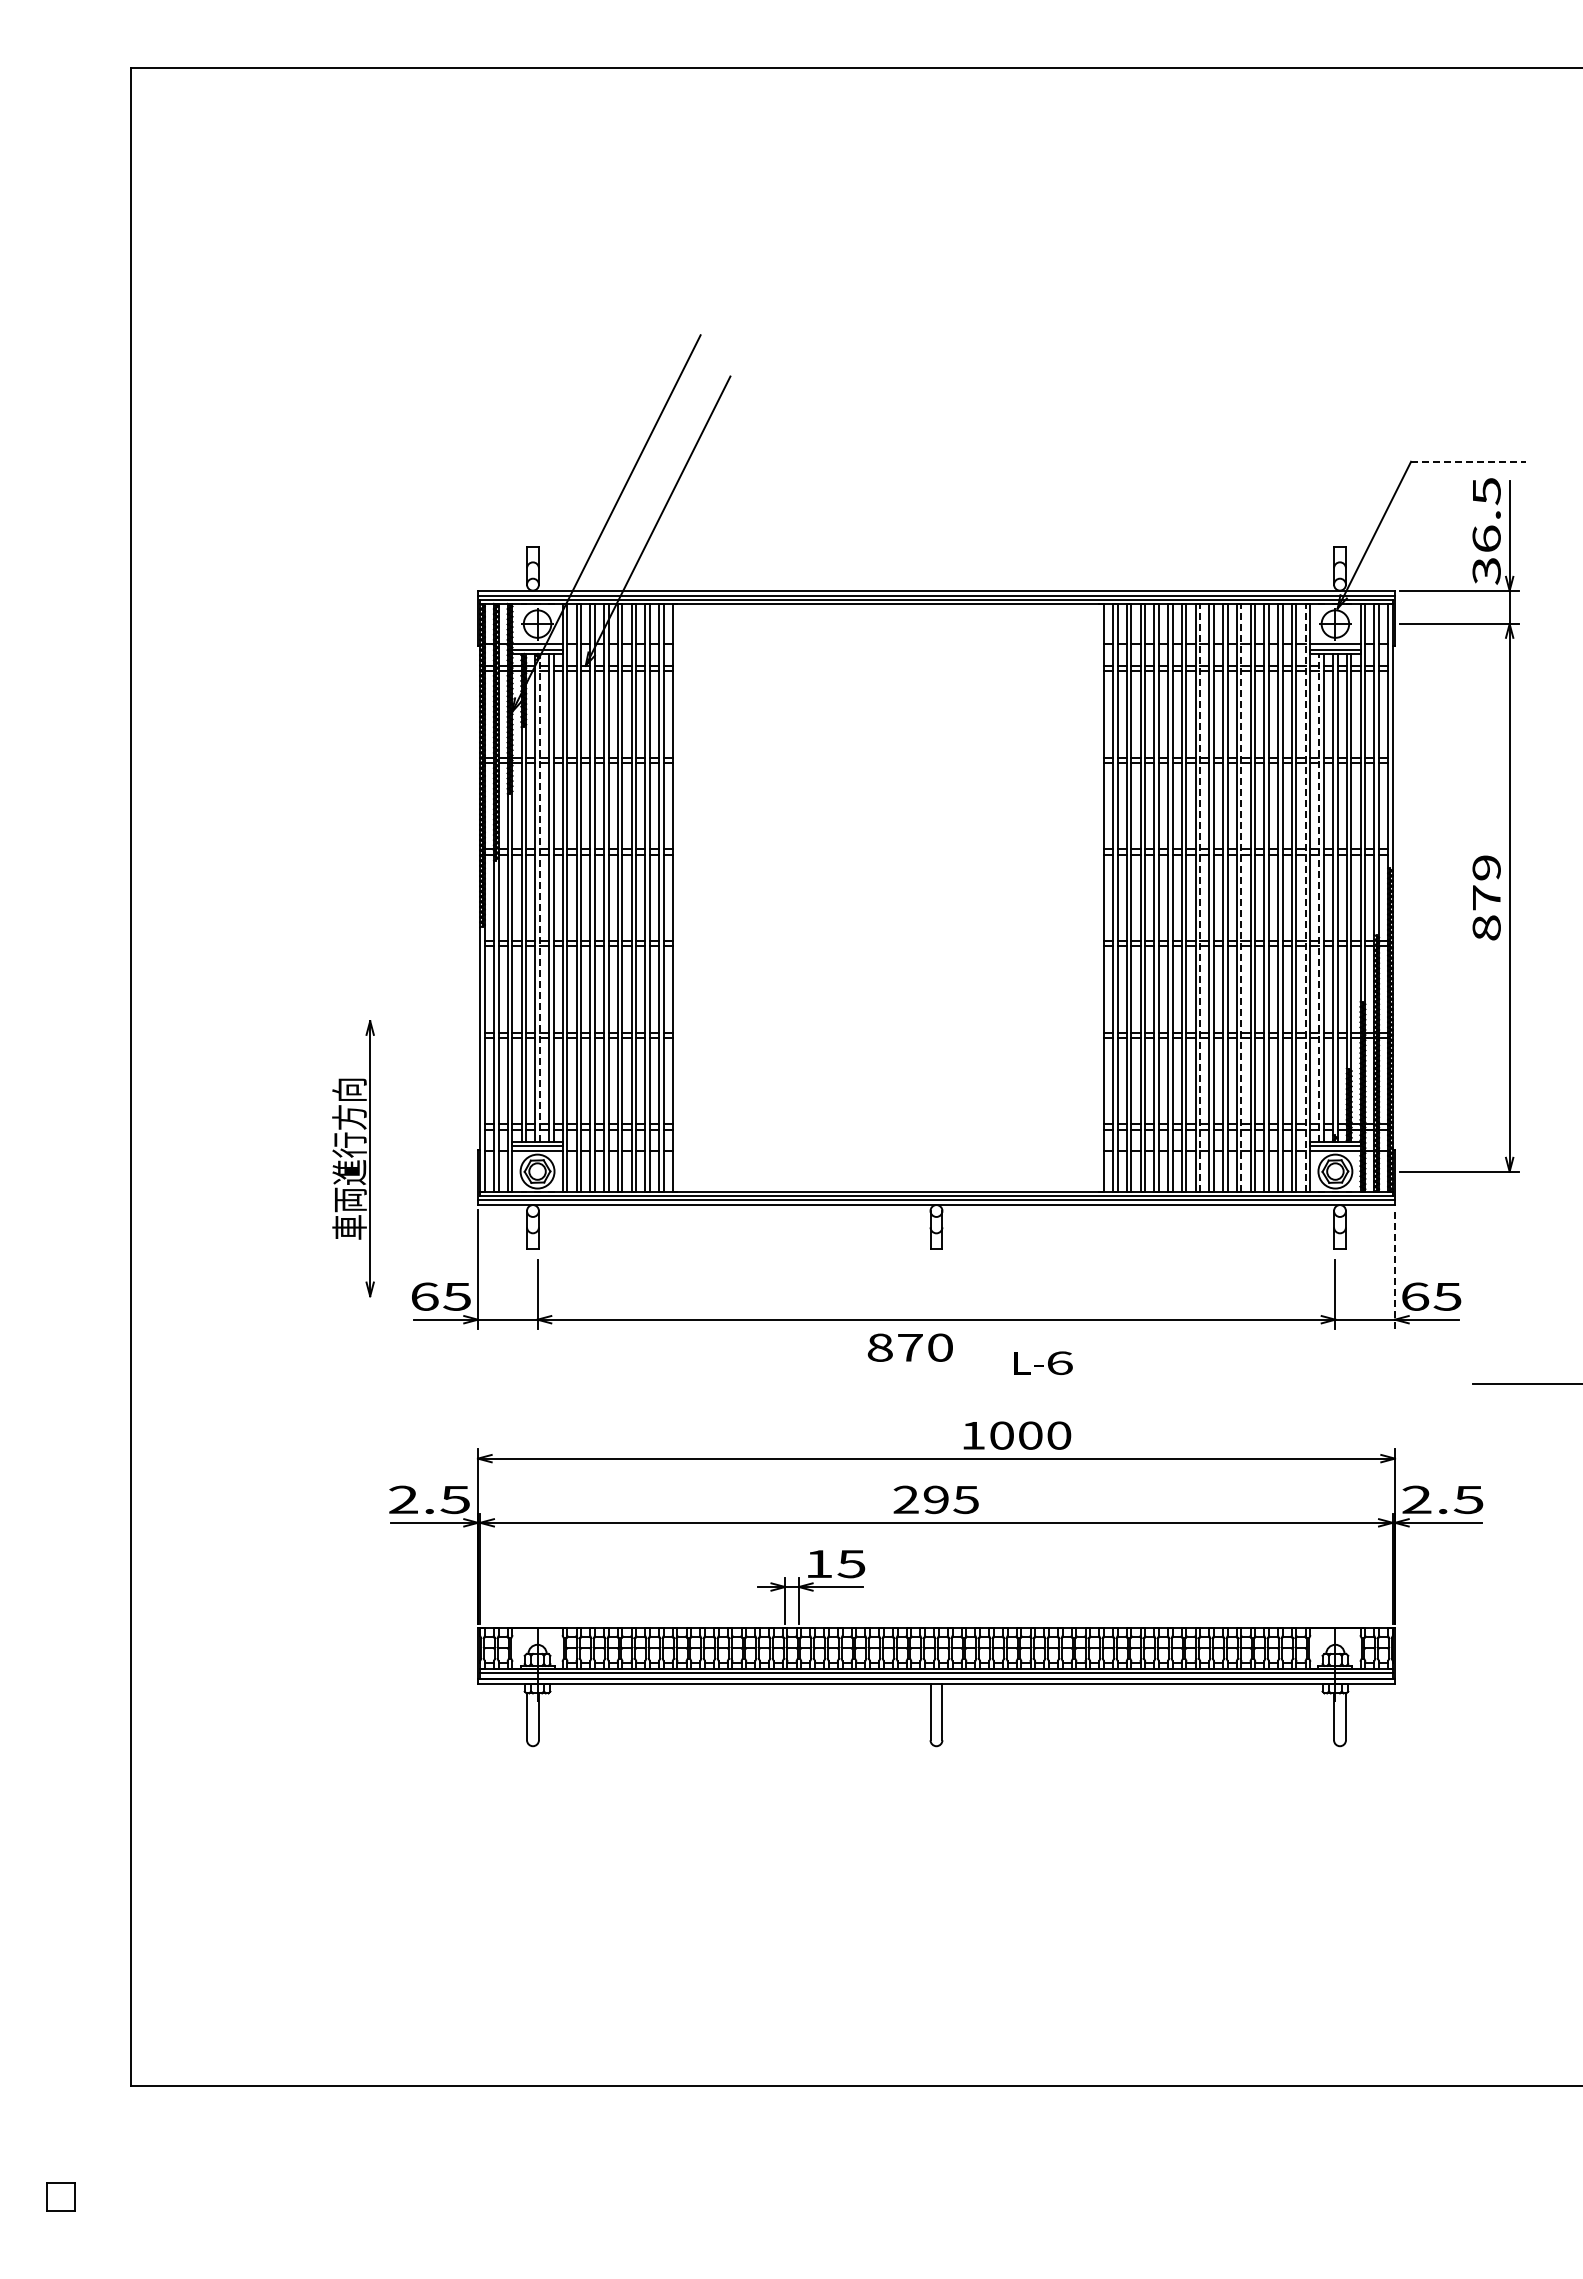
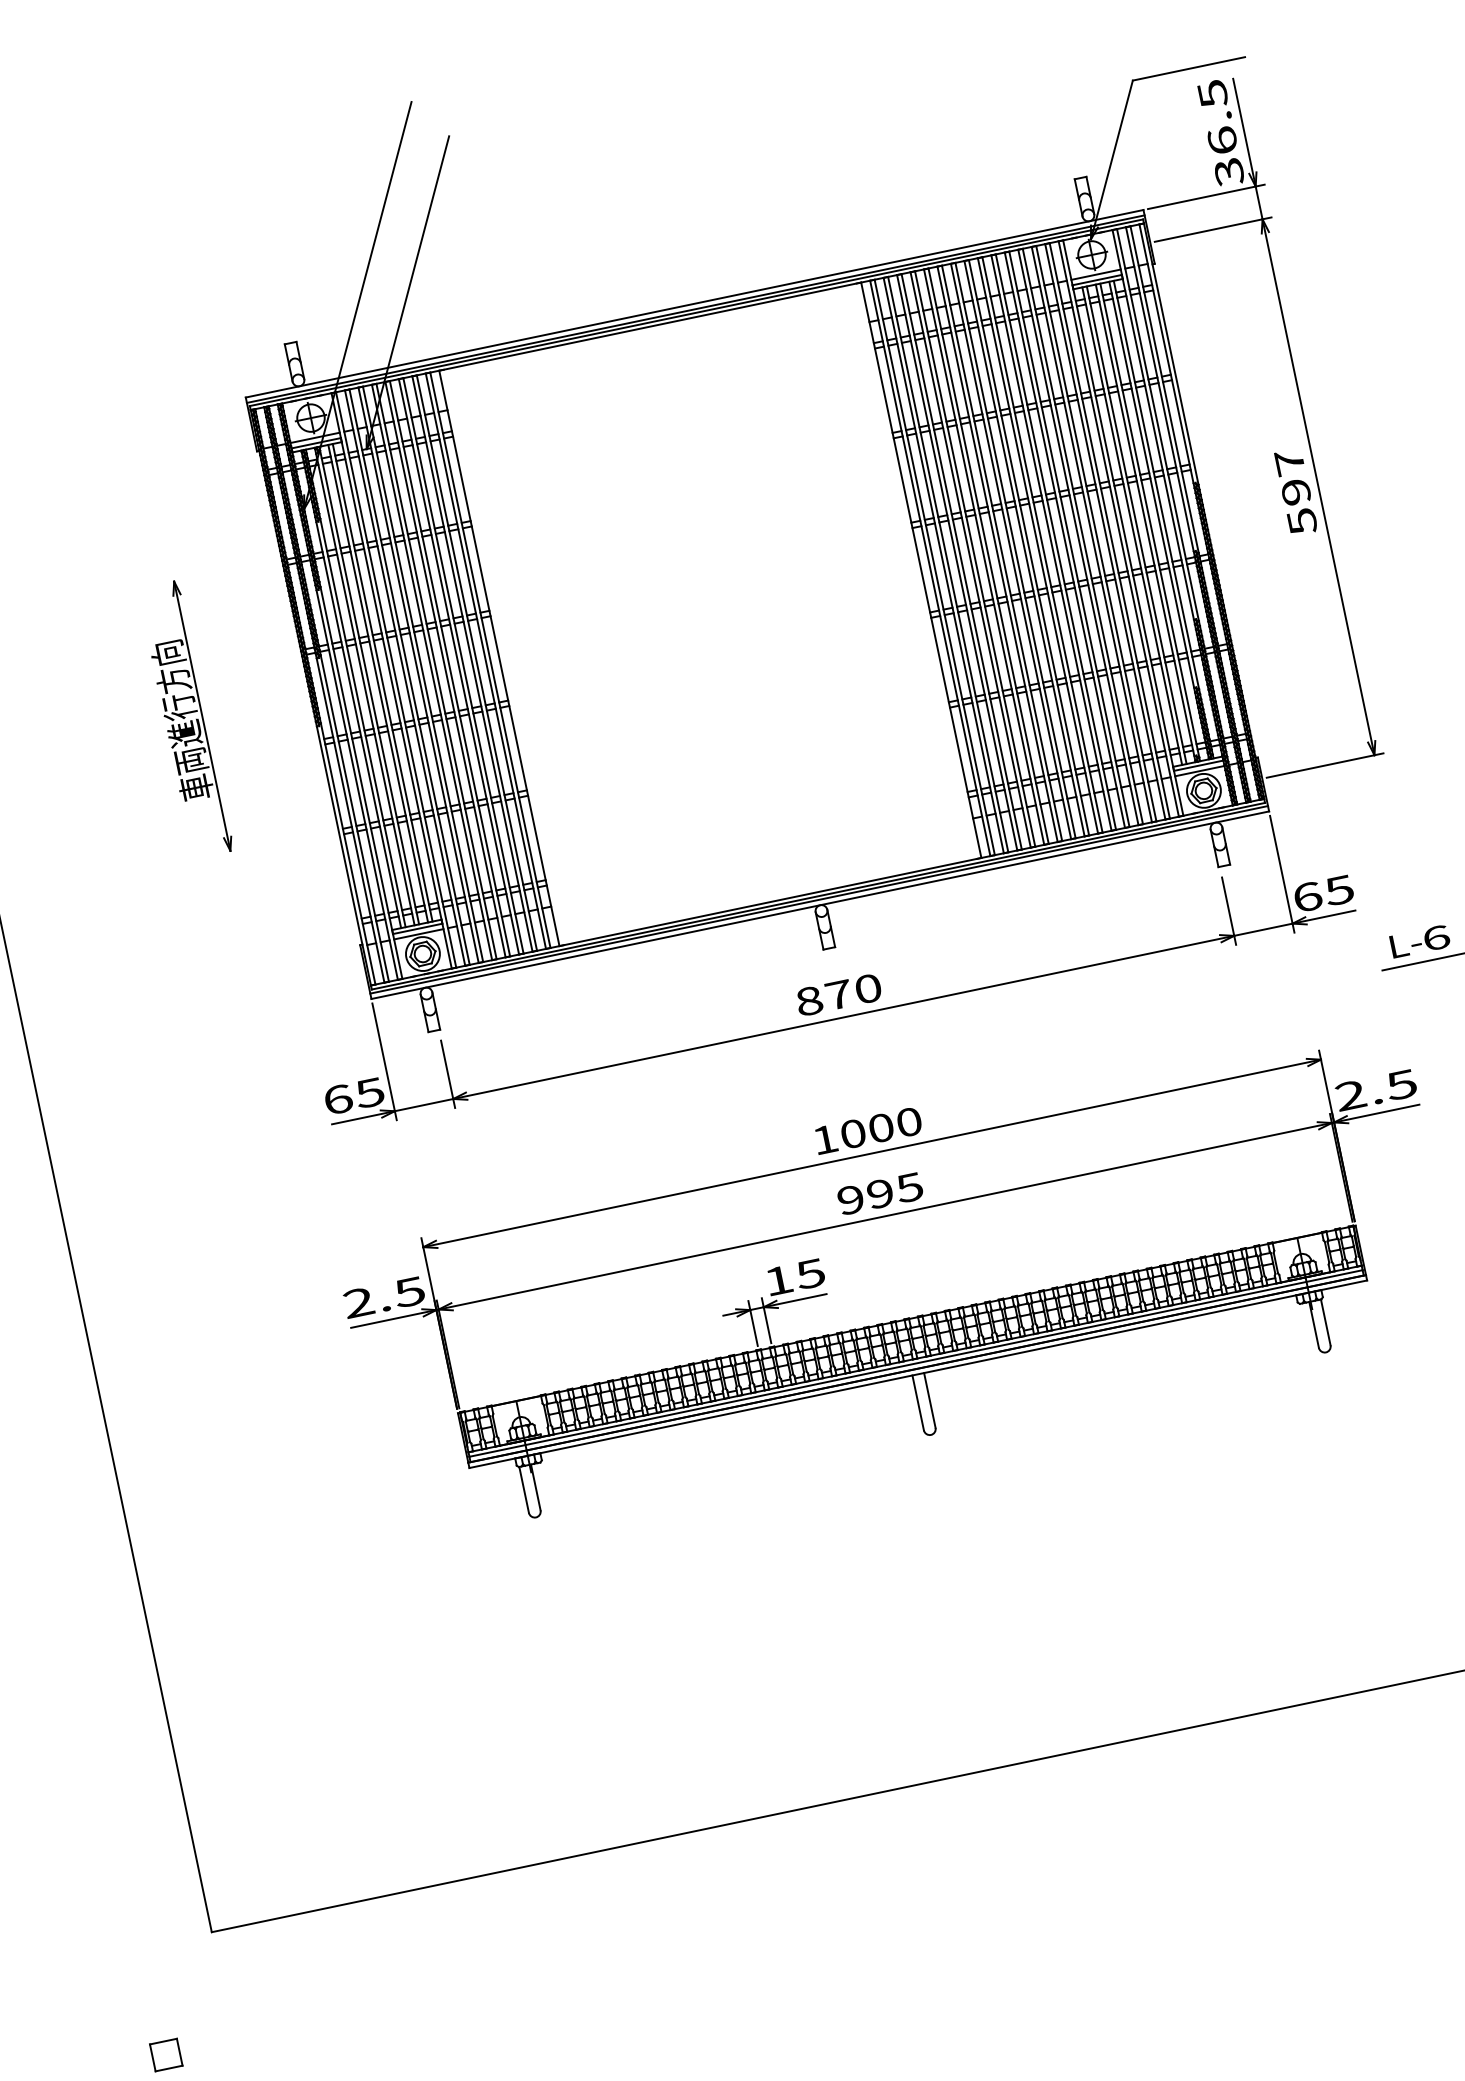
line: (1468, 461) -> (1189, 68), dashed -> solid
line: (539, 897) -> (368, 685), dashed -> solid
line: (1200, 897) -> (1015, 550), dashed -> solid
line: (1241, 897) -> (1055, 541), dashed -> solid
line: (1305, 897) -> (1118, 528), dashed -> solid
line: (1319, 897) -> (1132, 525), dashed -> solid
text: (1486, 898) -> (1295, 492), 879 -> 597
part: (353, 1158) -> (185, 719), moved
line: (1395, 1269) -> (1282, 874), dashed -> solid
text: (909, 1347) -> (838, 994), moved
text: (1043, 1362) -> (1420, 940), moved
text: (1017, 1435) -> (868, 1130), moved
text: (905, 1500) -> (850, 1200), 295 -> 995

